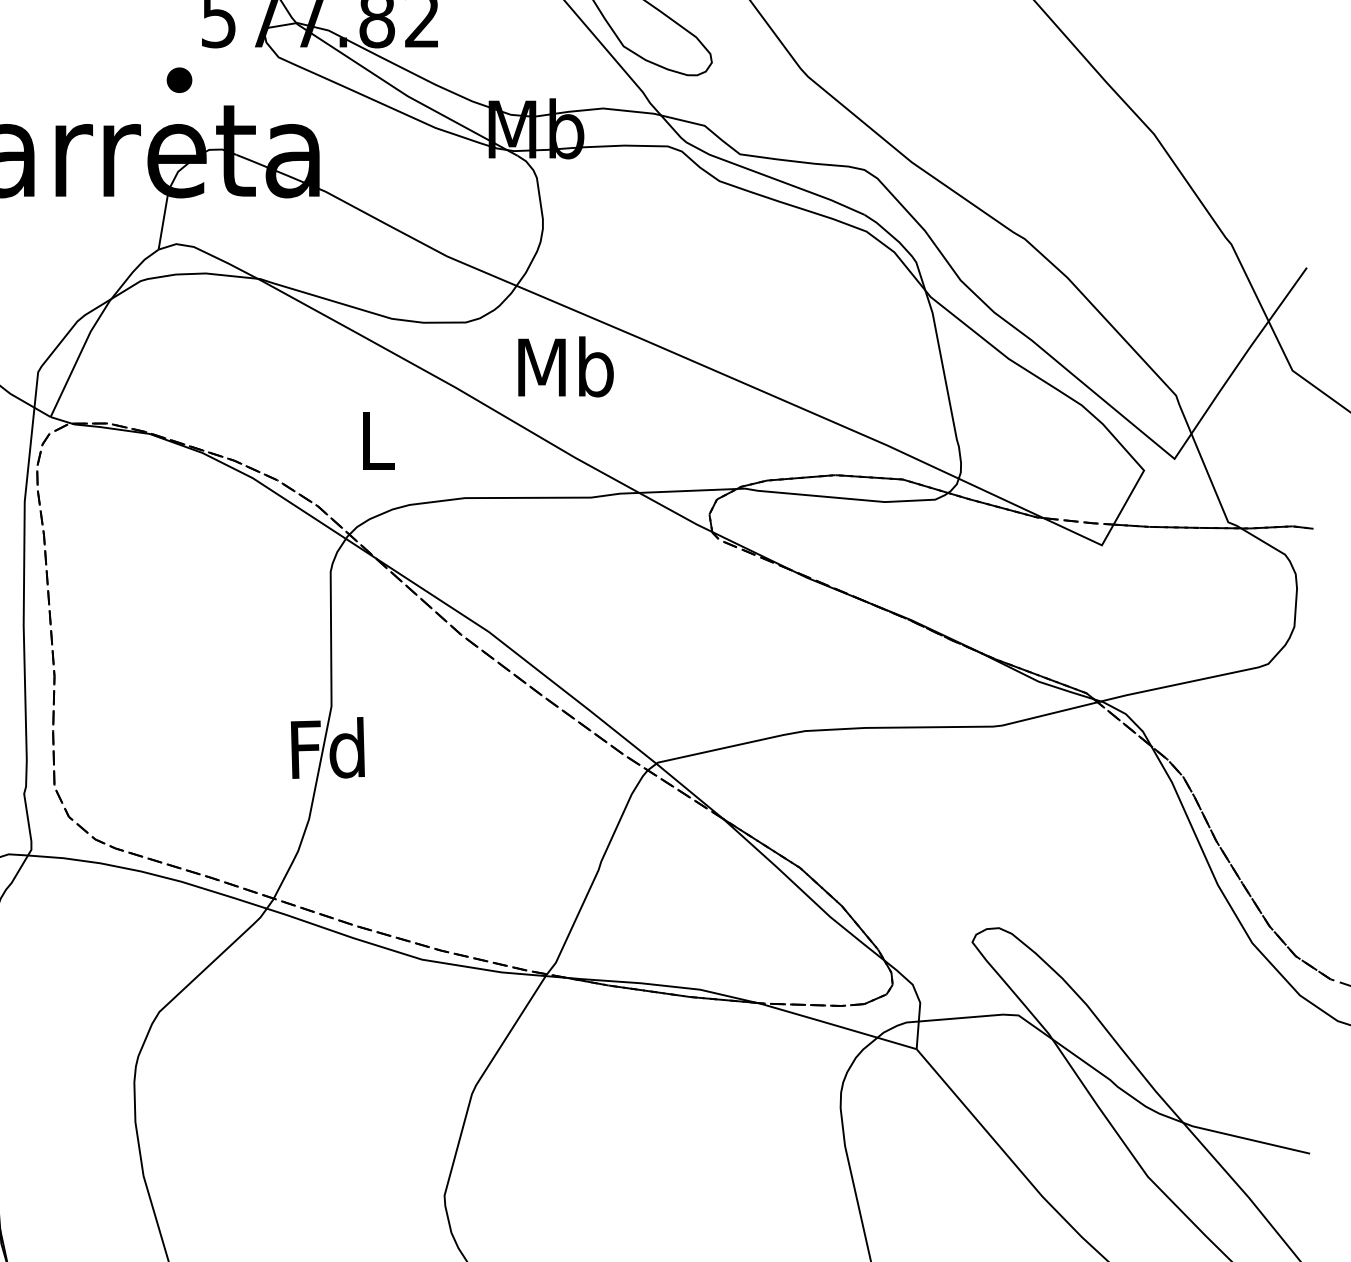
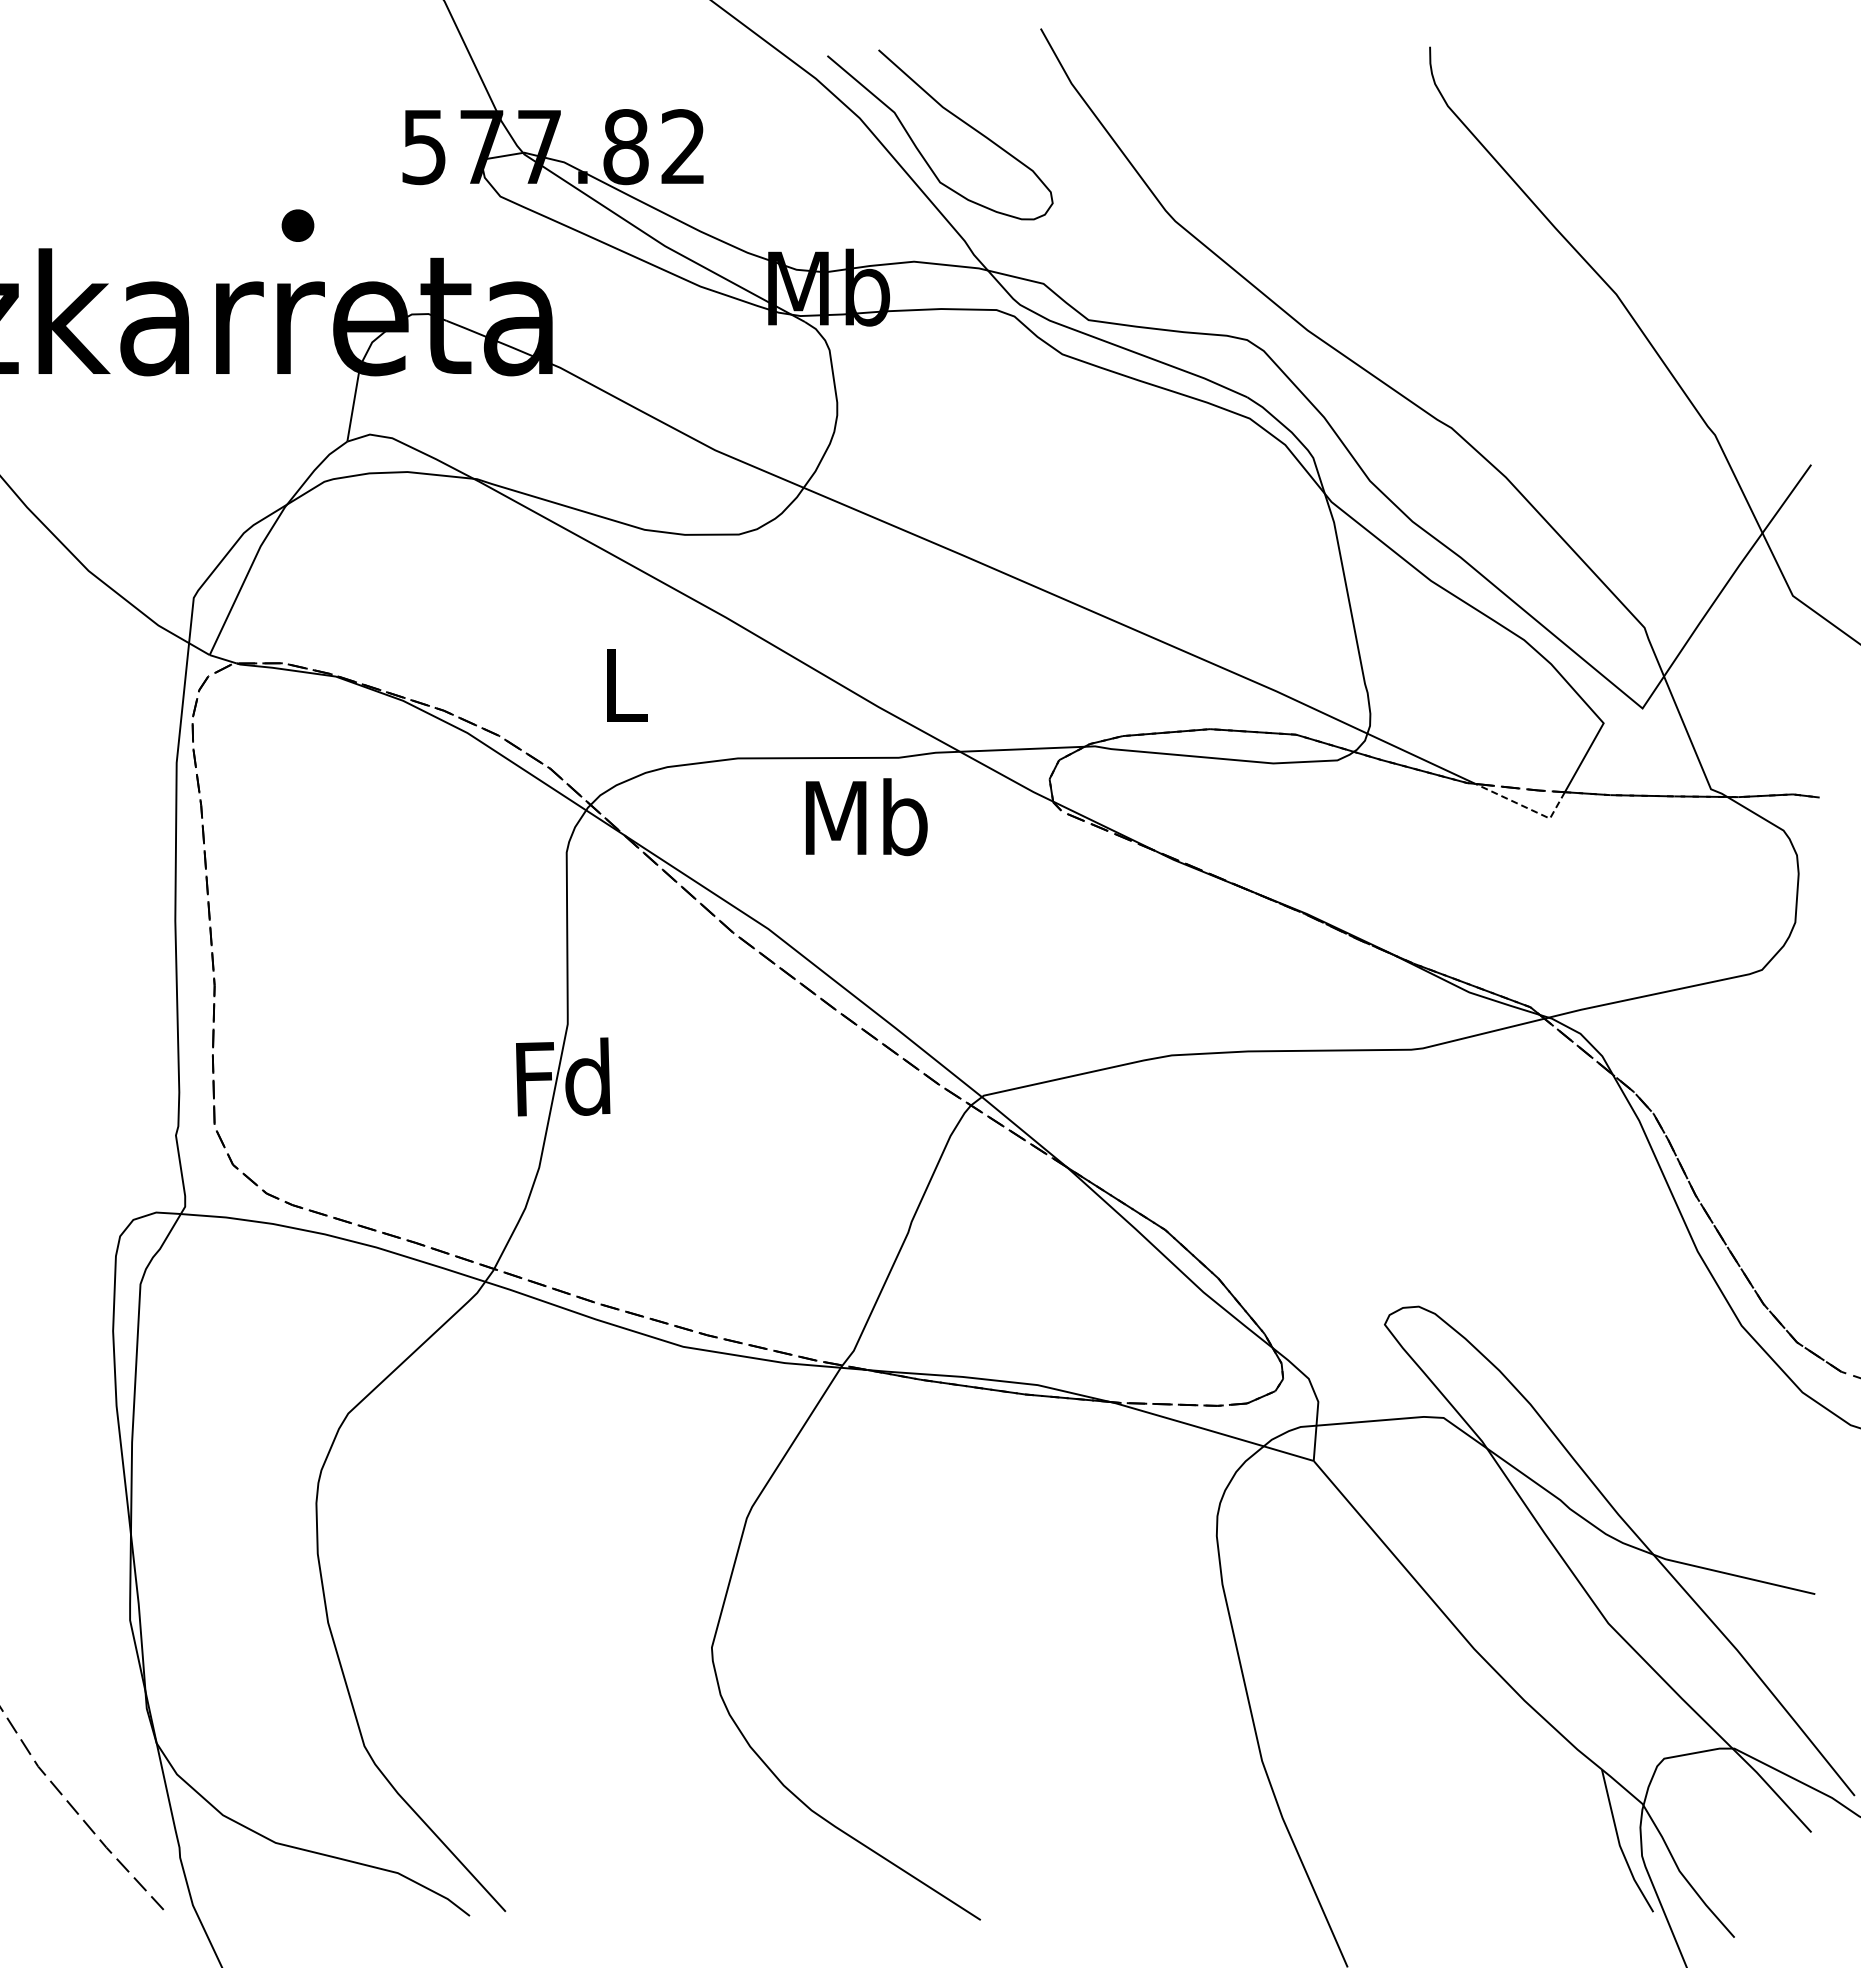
part: (179, 80) -> (297, 225), moved
text: (565, 367) -> (866, 817), moved
line: (1083, 536) -> (1526, 807), solid -> dashed

